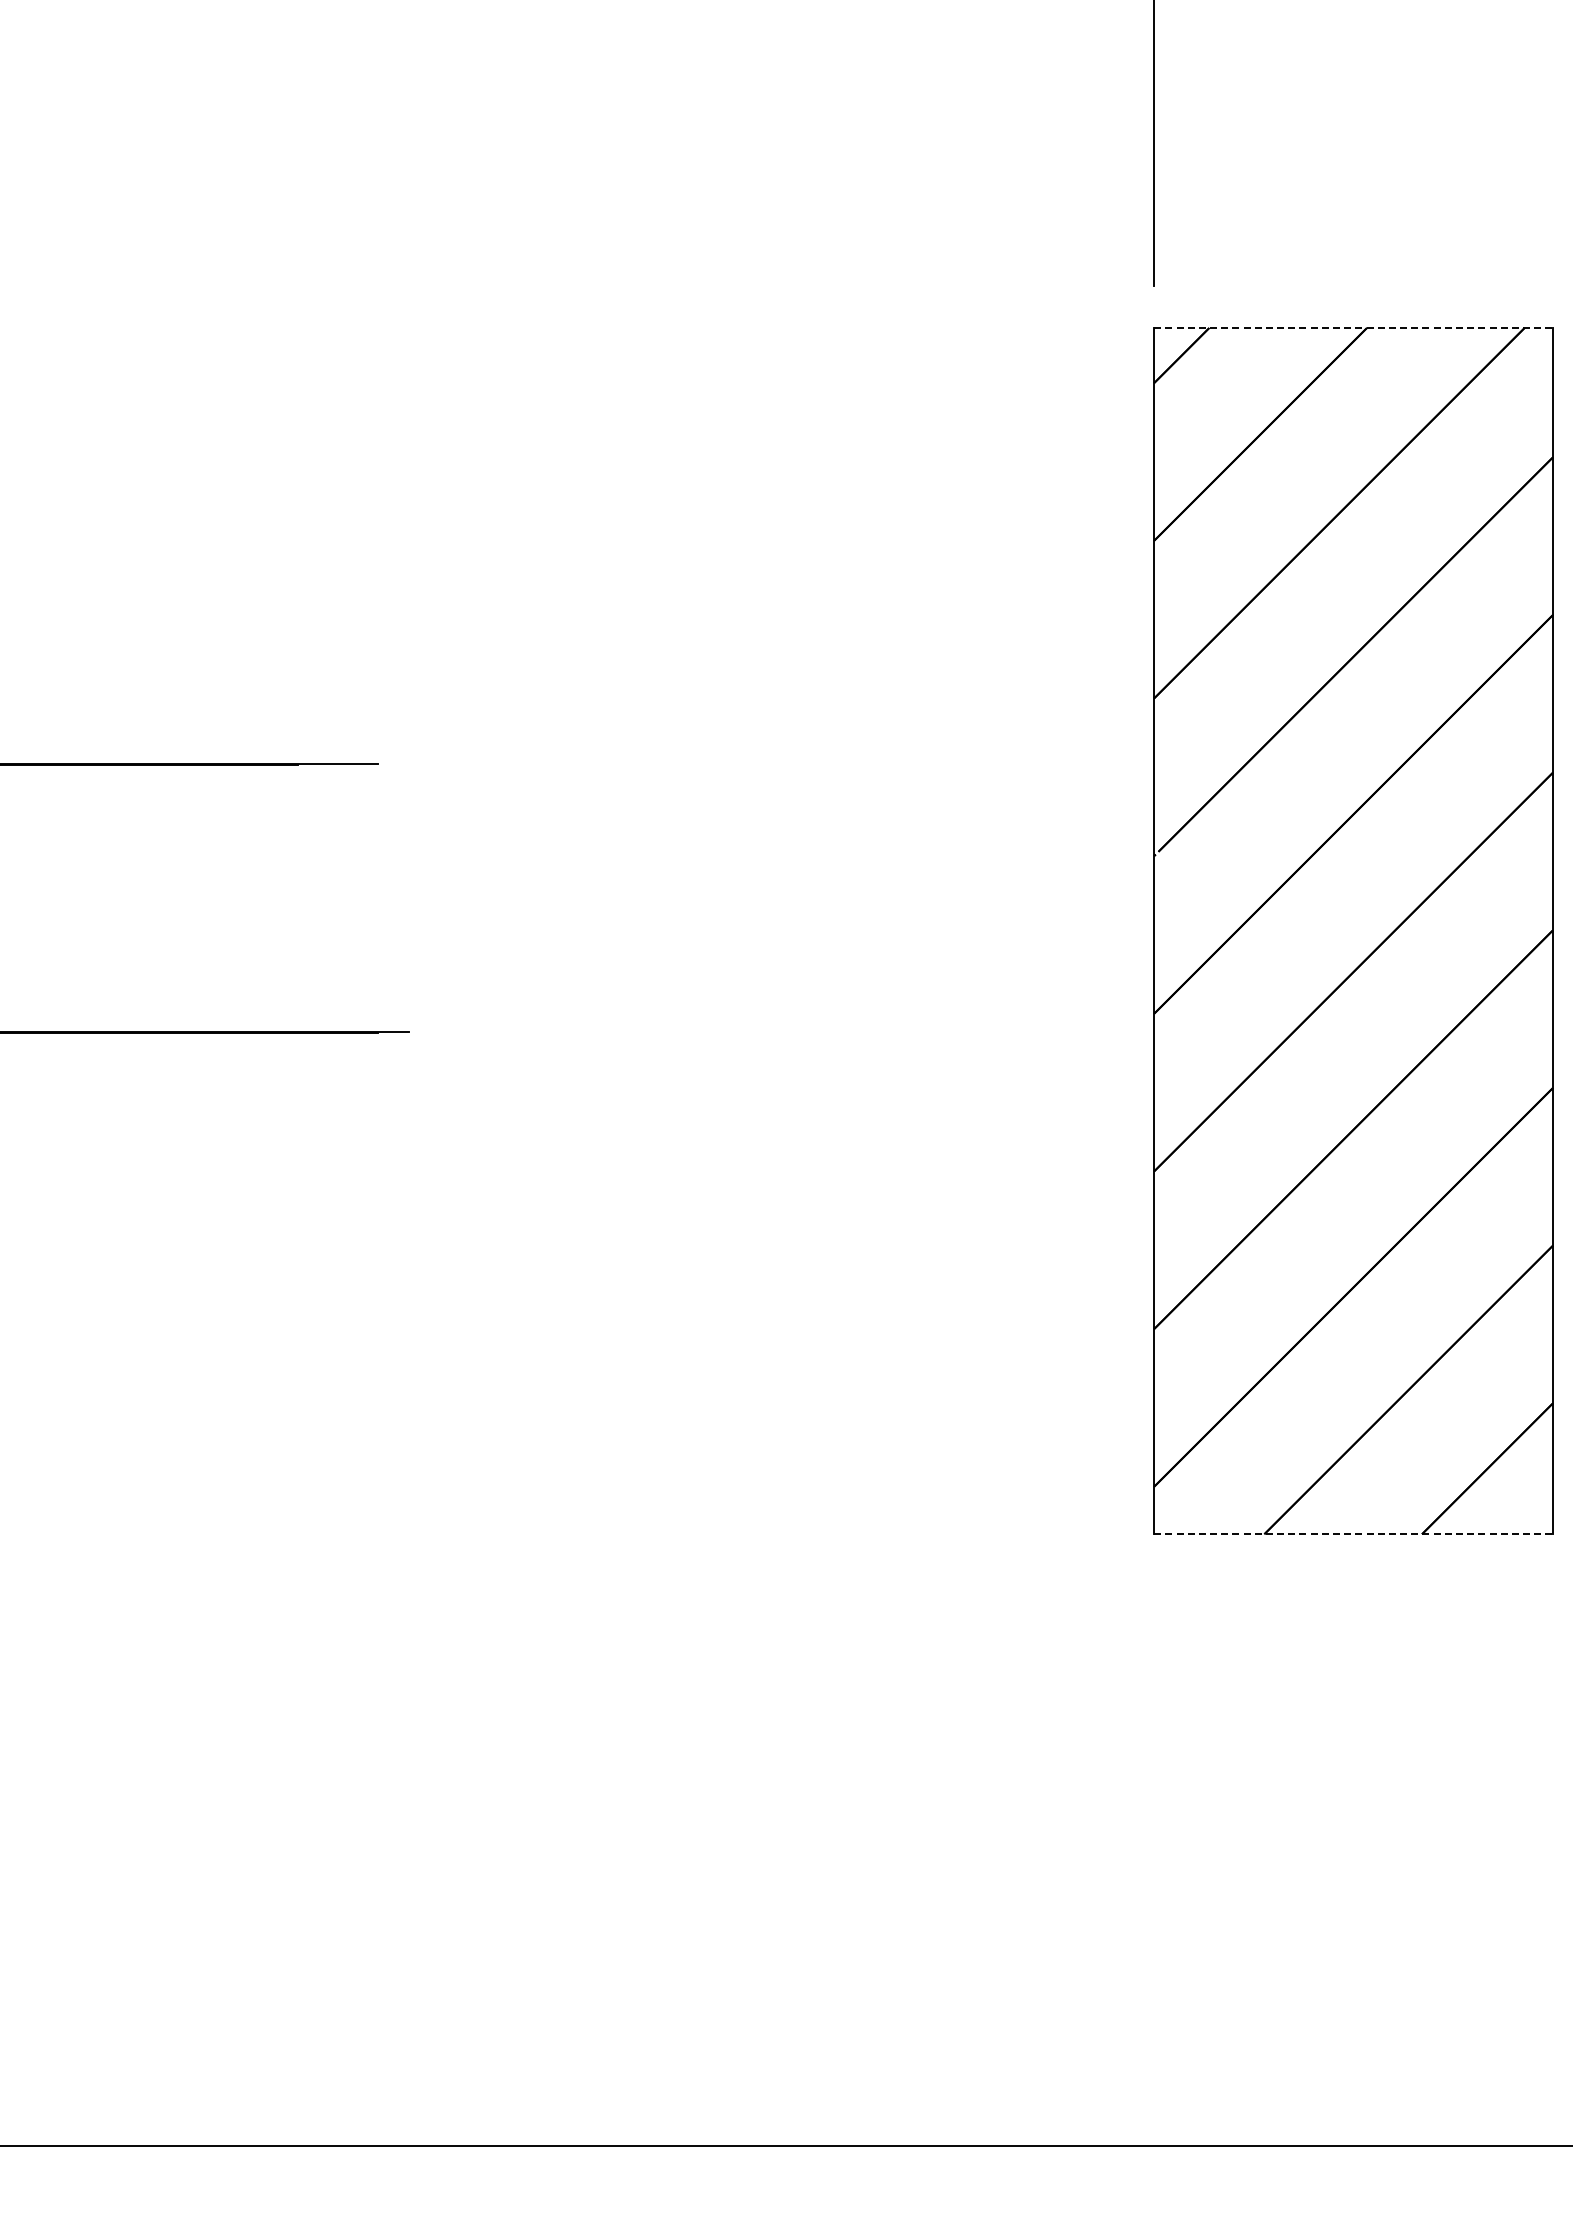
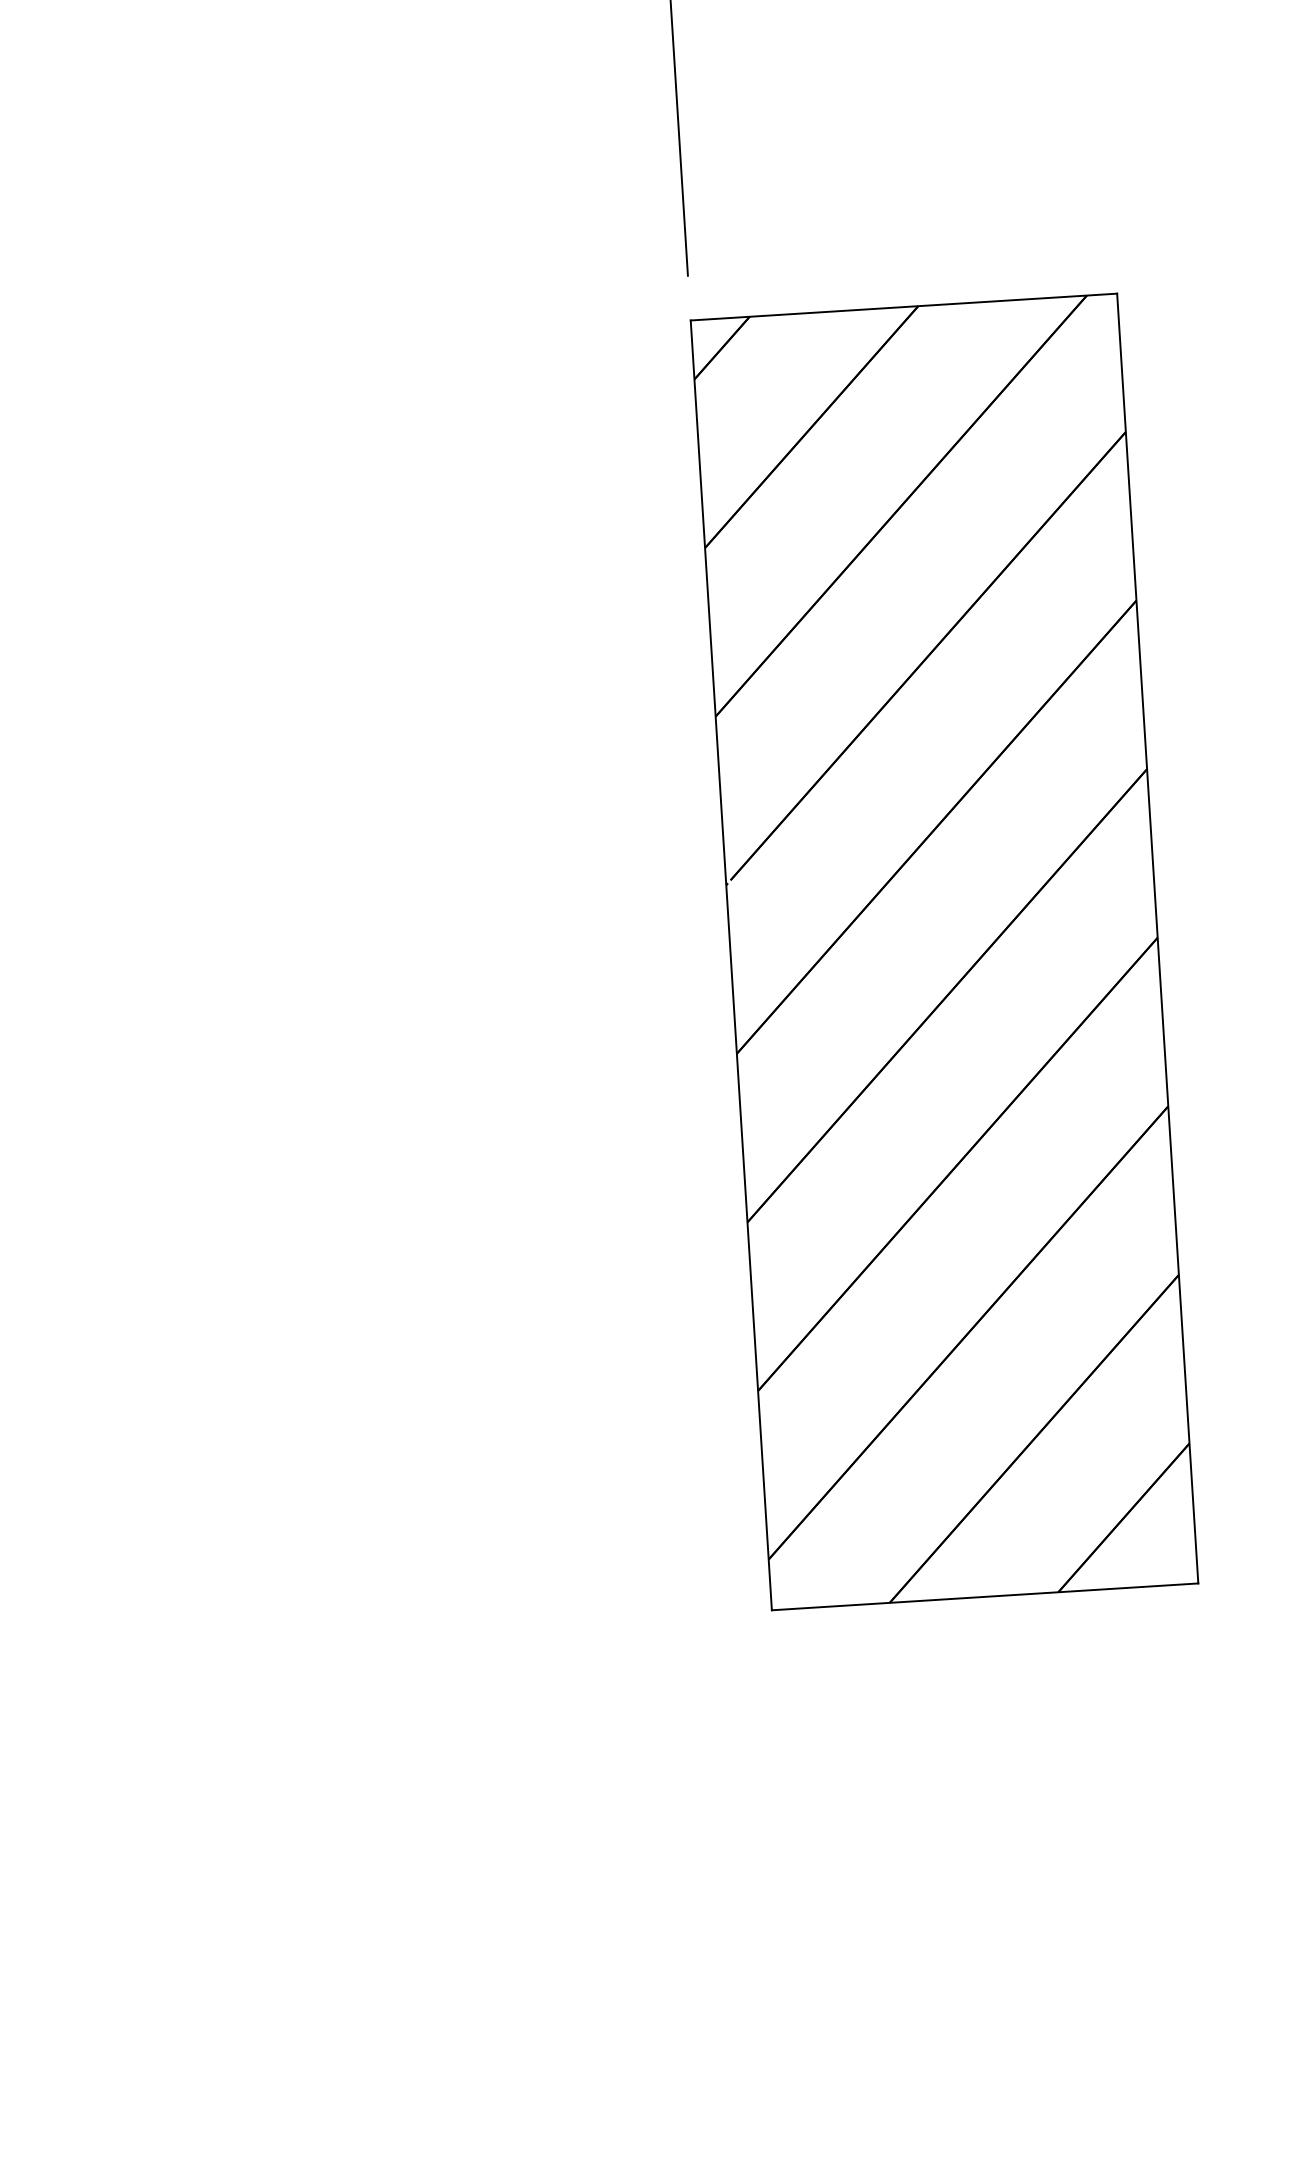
line: (1354, 328) -> (905, 307), dashed -> solid
line: (1354, 1534) -> (986, 1597), dashed -> solid

